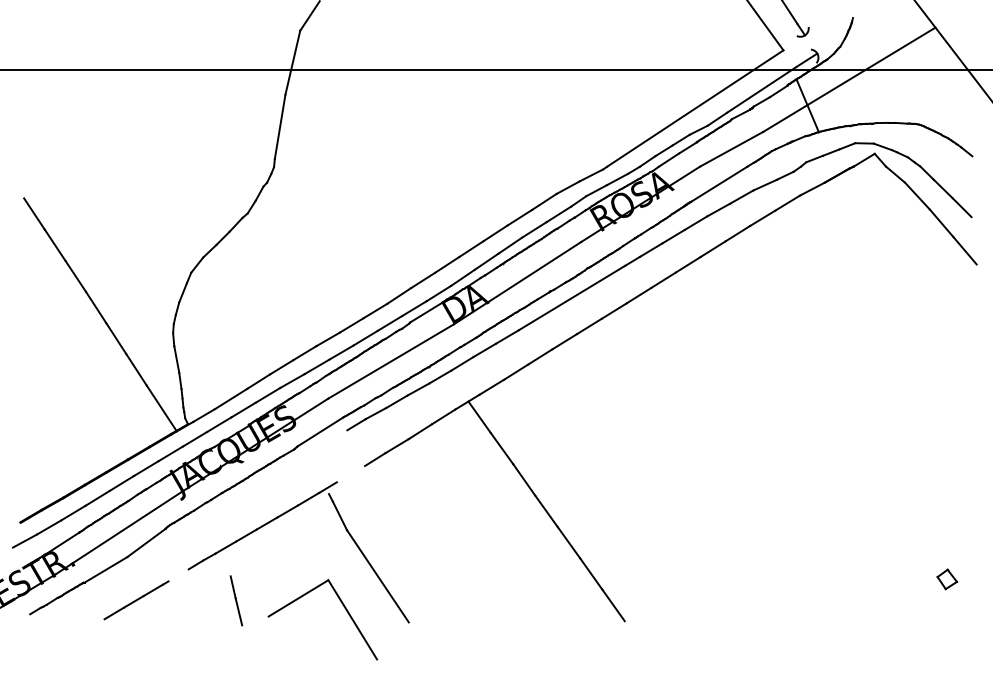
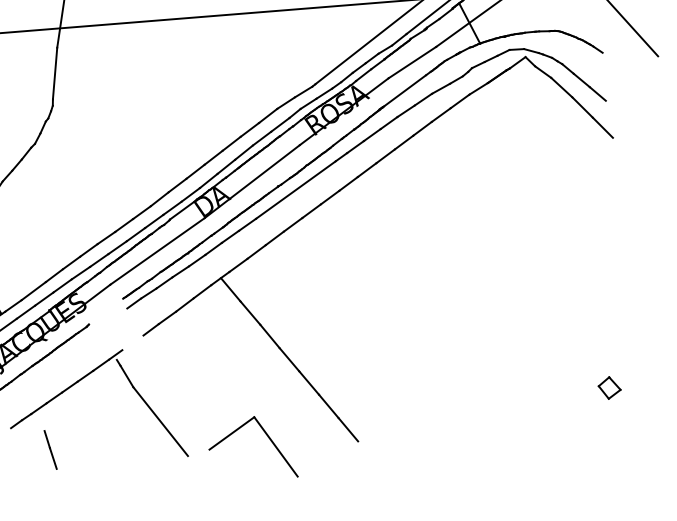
line: (320, 431) -> (106, 311), removed
part: (947, 579) -> (609, 388), size x1.4
part: (342, 605) -> (267, 436), moved

